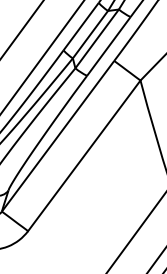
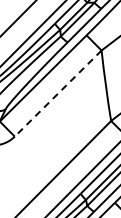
line: (83, 155) -> (57, 93), solid -> dashed

